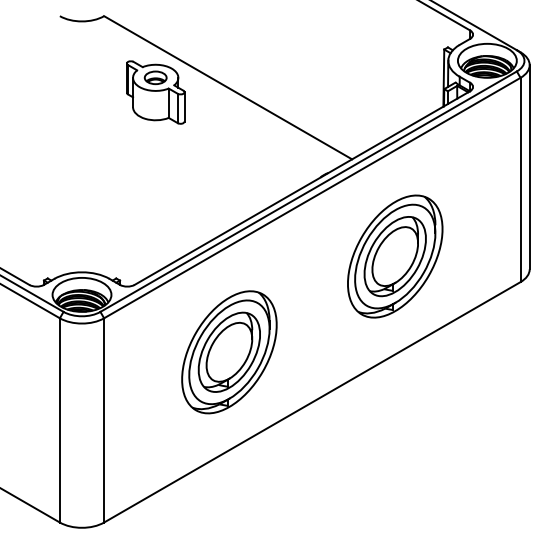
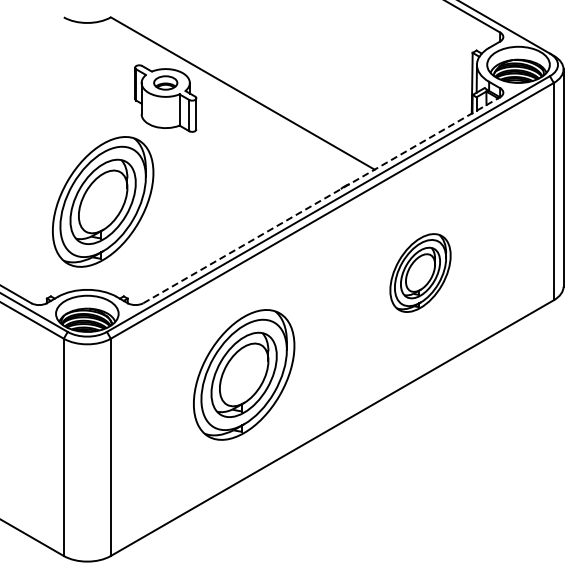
line: (302, 188) -> (321, 200), solid -> dashed
part: (97, 189) -> (103, 201), added
part: (395, 256) -> (420, 272), size x0.6

